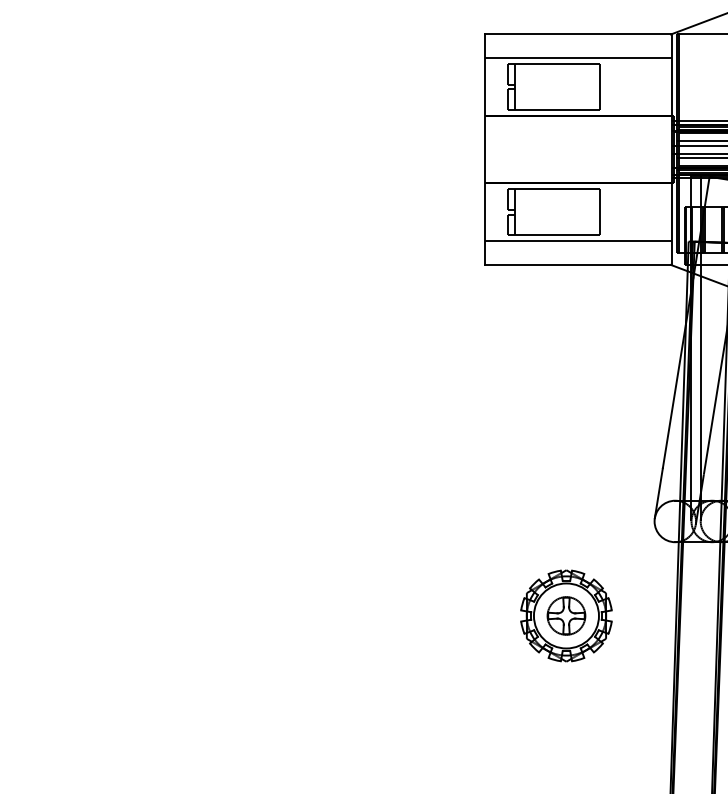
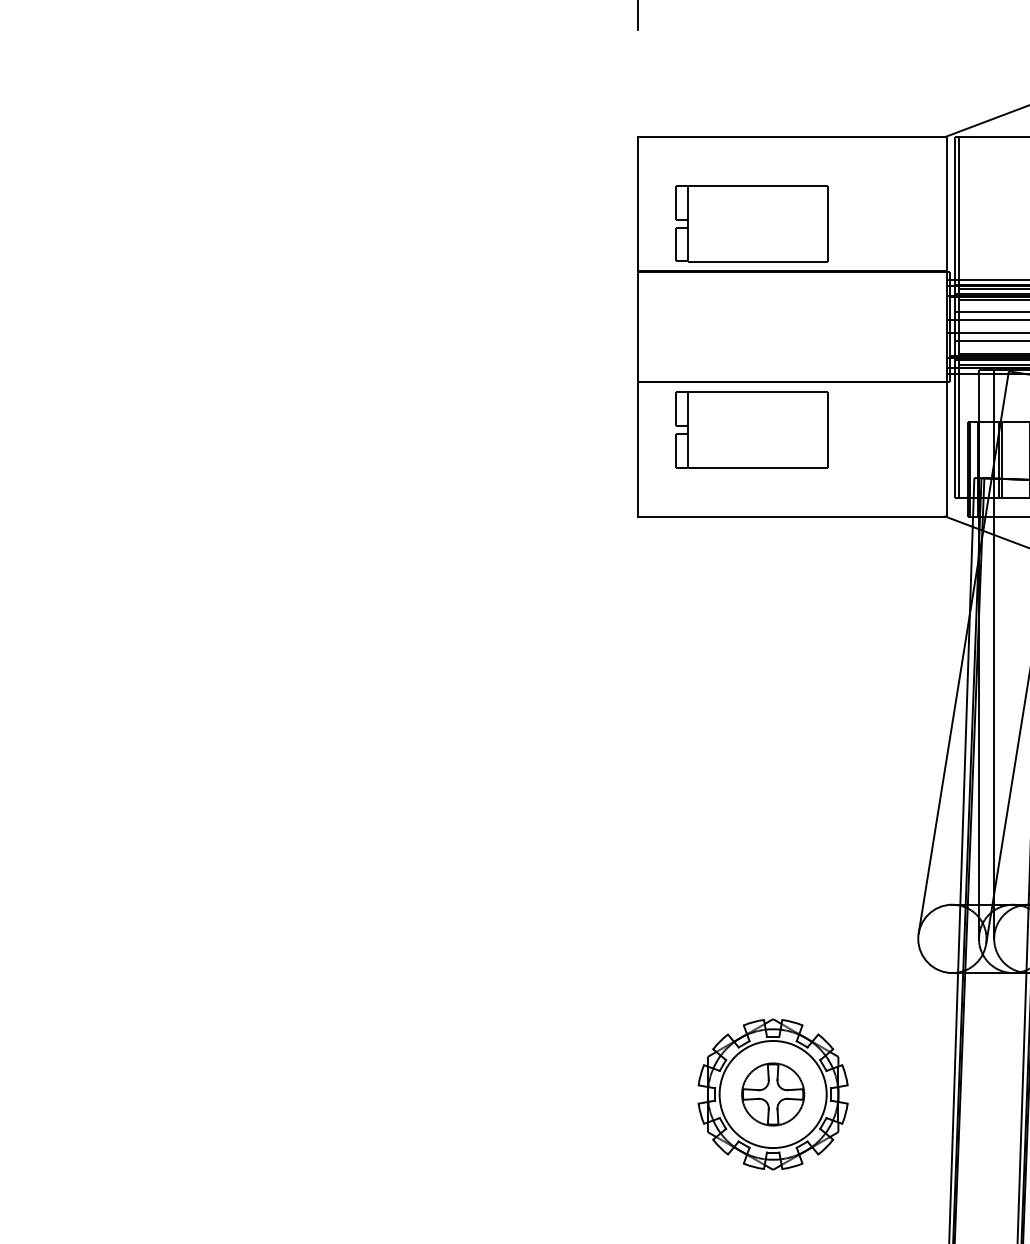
line: (578, 58) -> (792, 176), removed
line: (578, 241) -> (792, 477), removed

